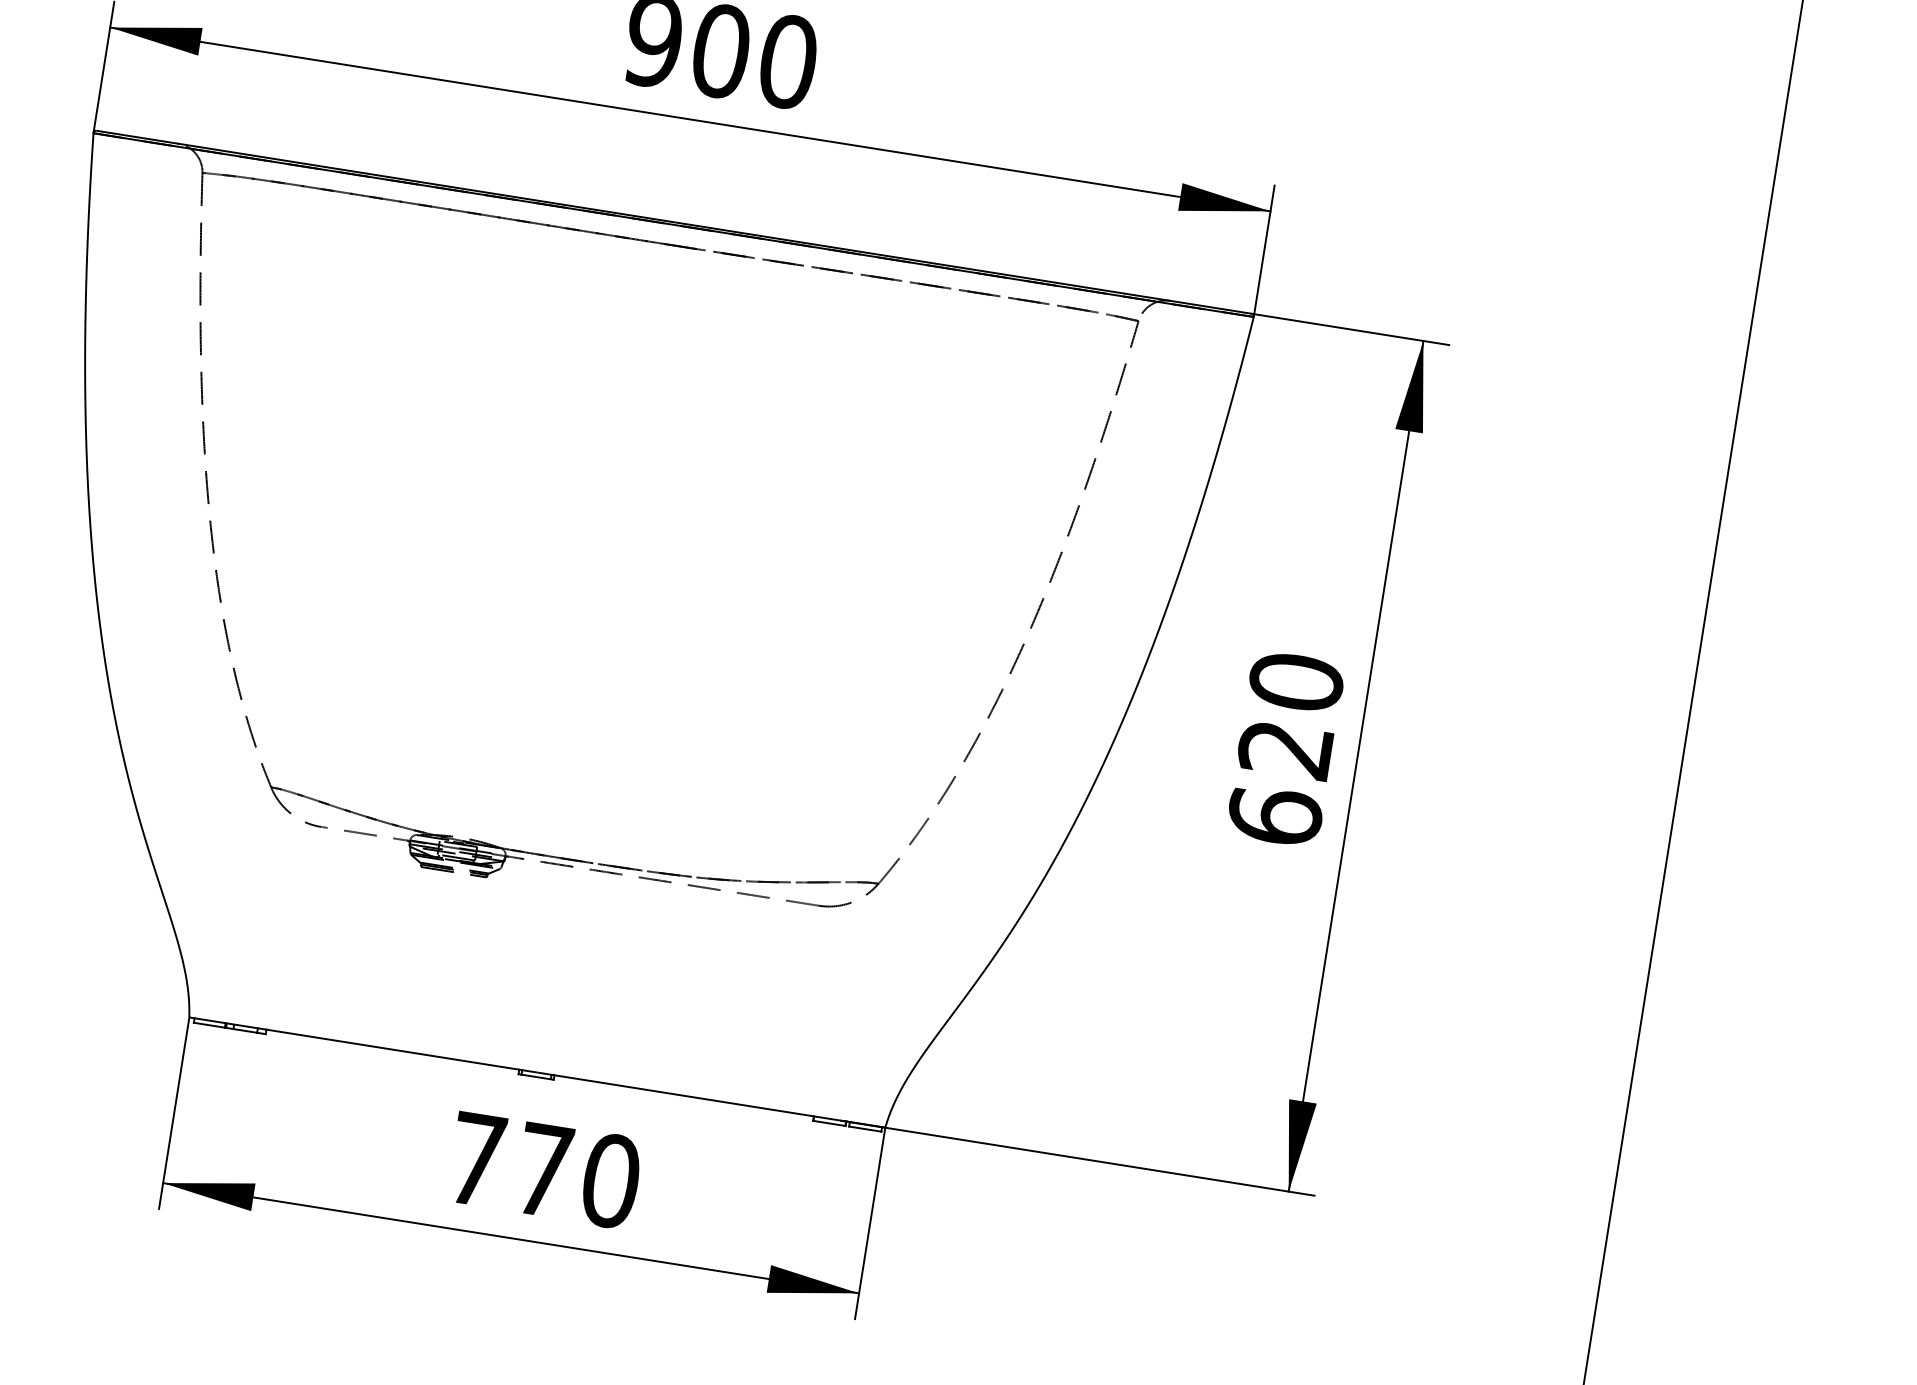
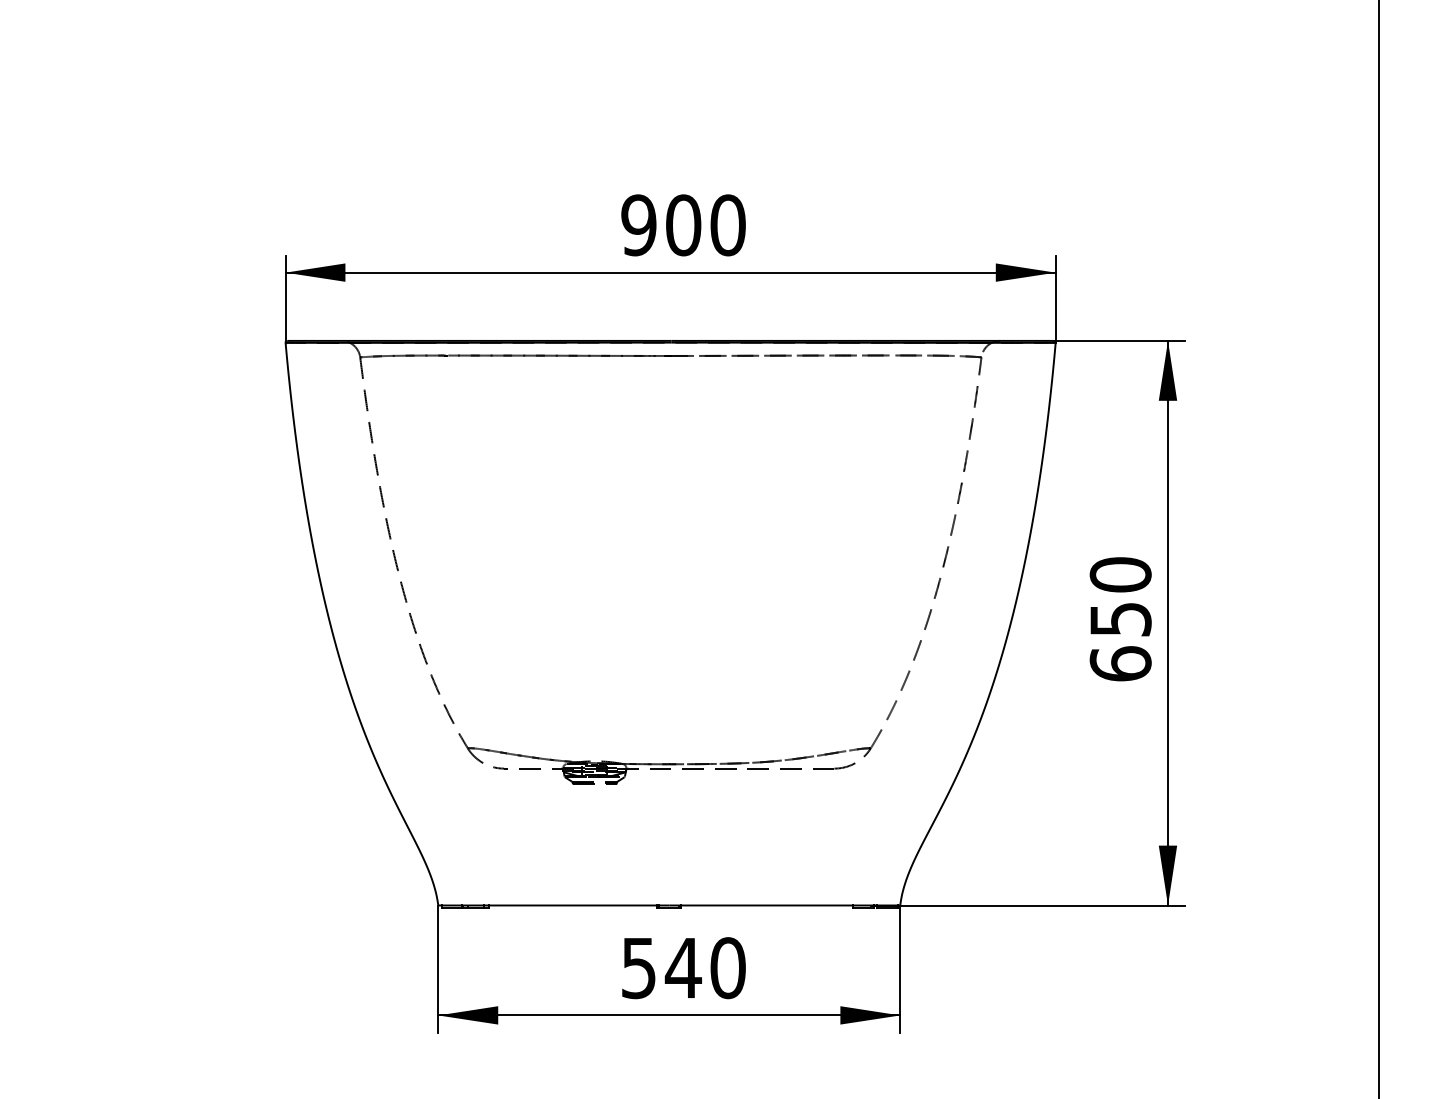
text: (1285, 749) -> (1120, 619), 620 -> 650
text: (510, 1165) -> (661, 968), 770 -> 540

